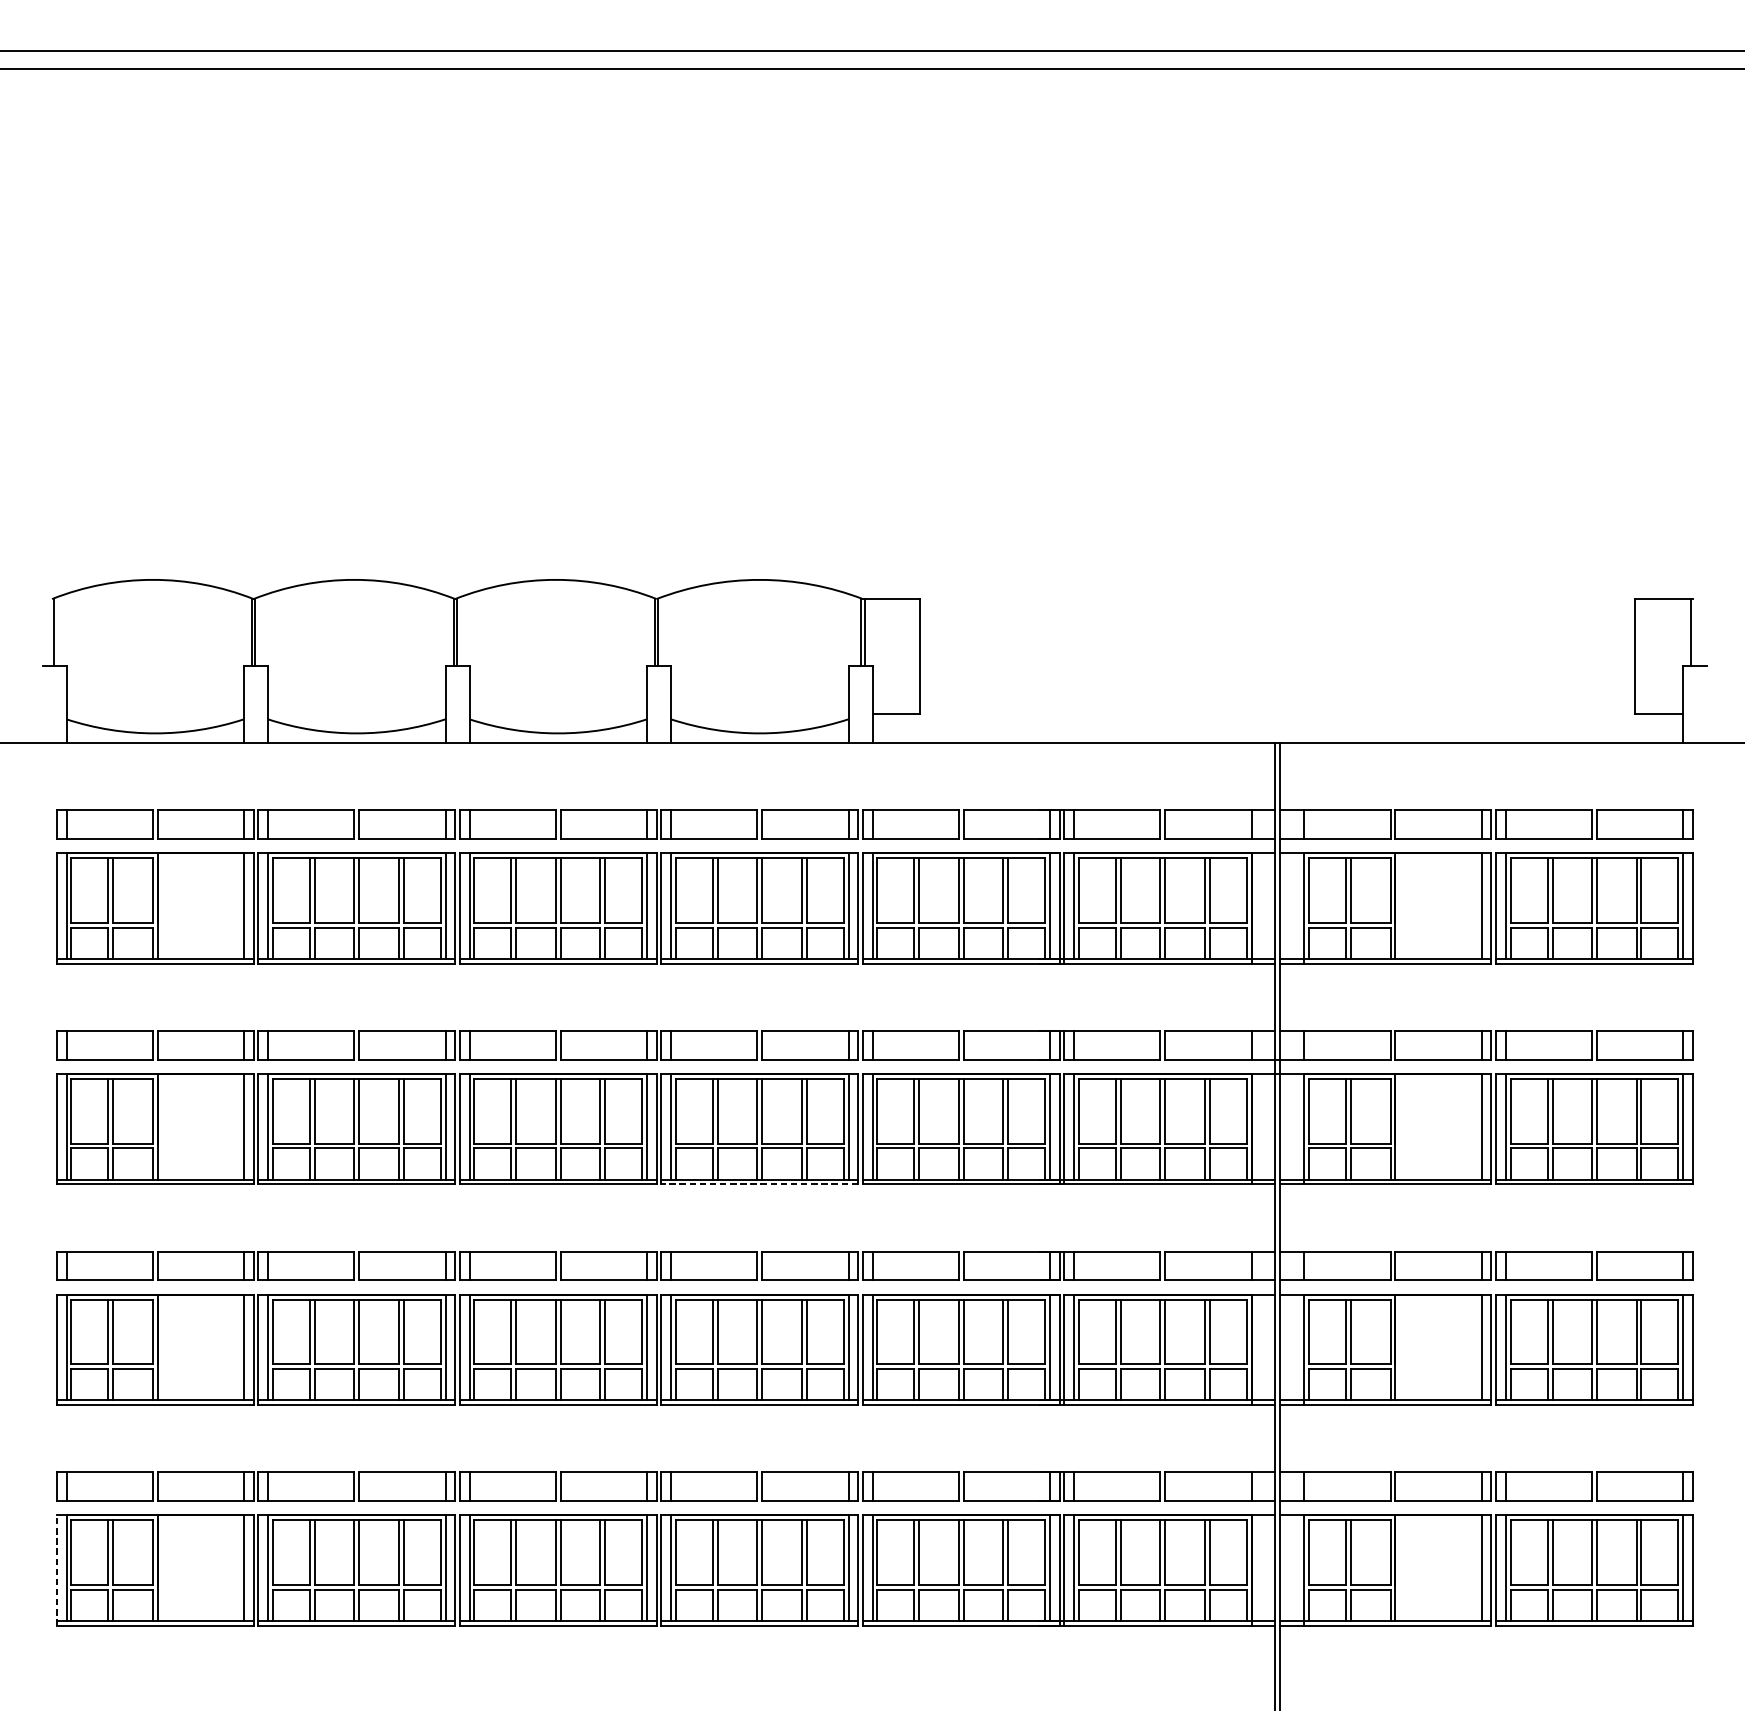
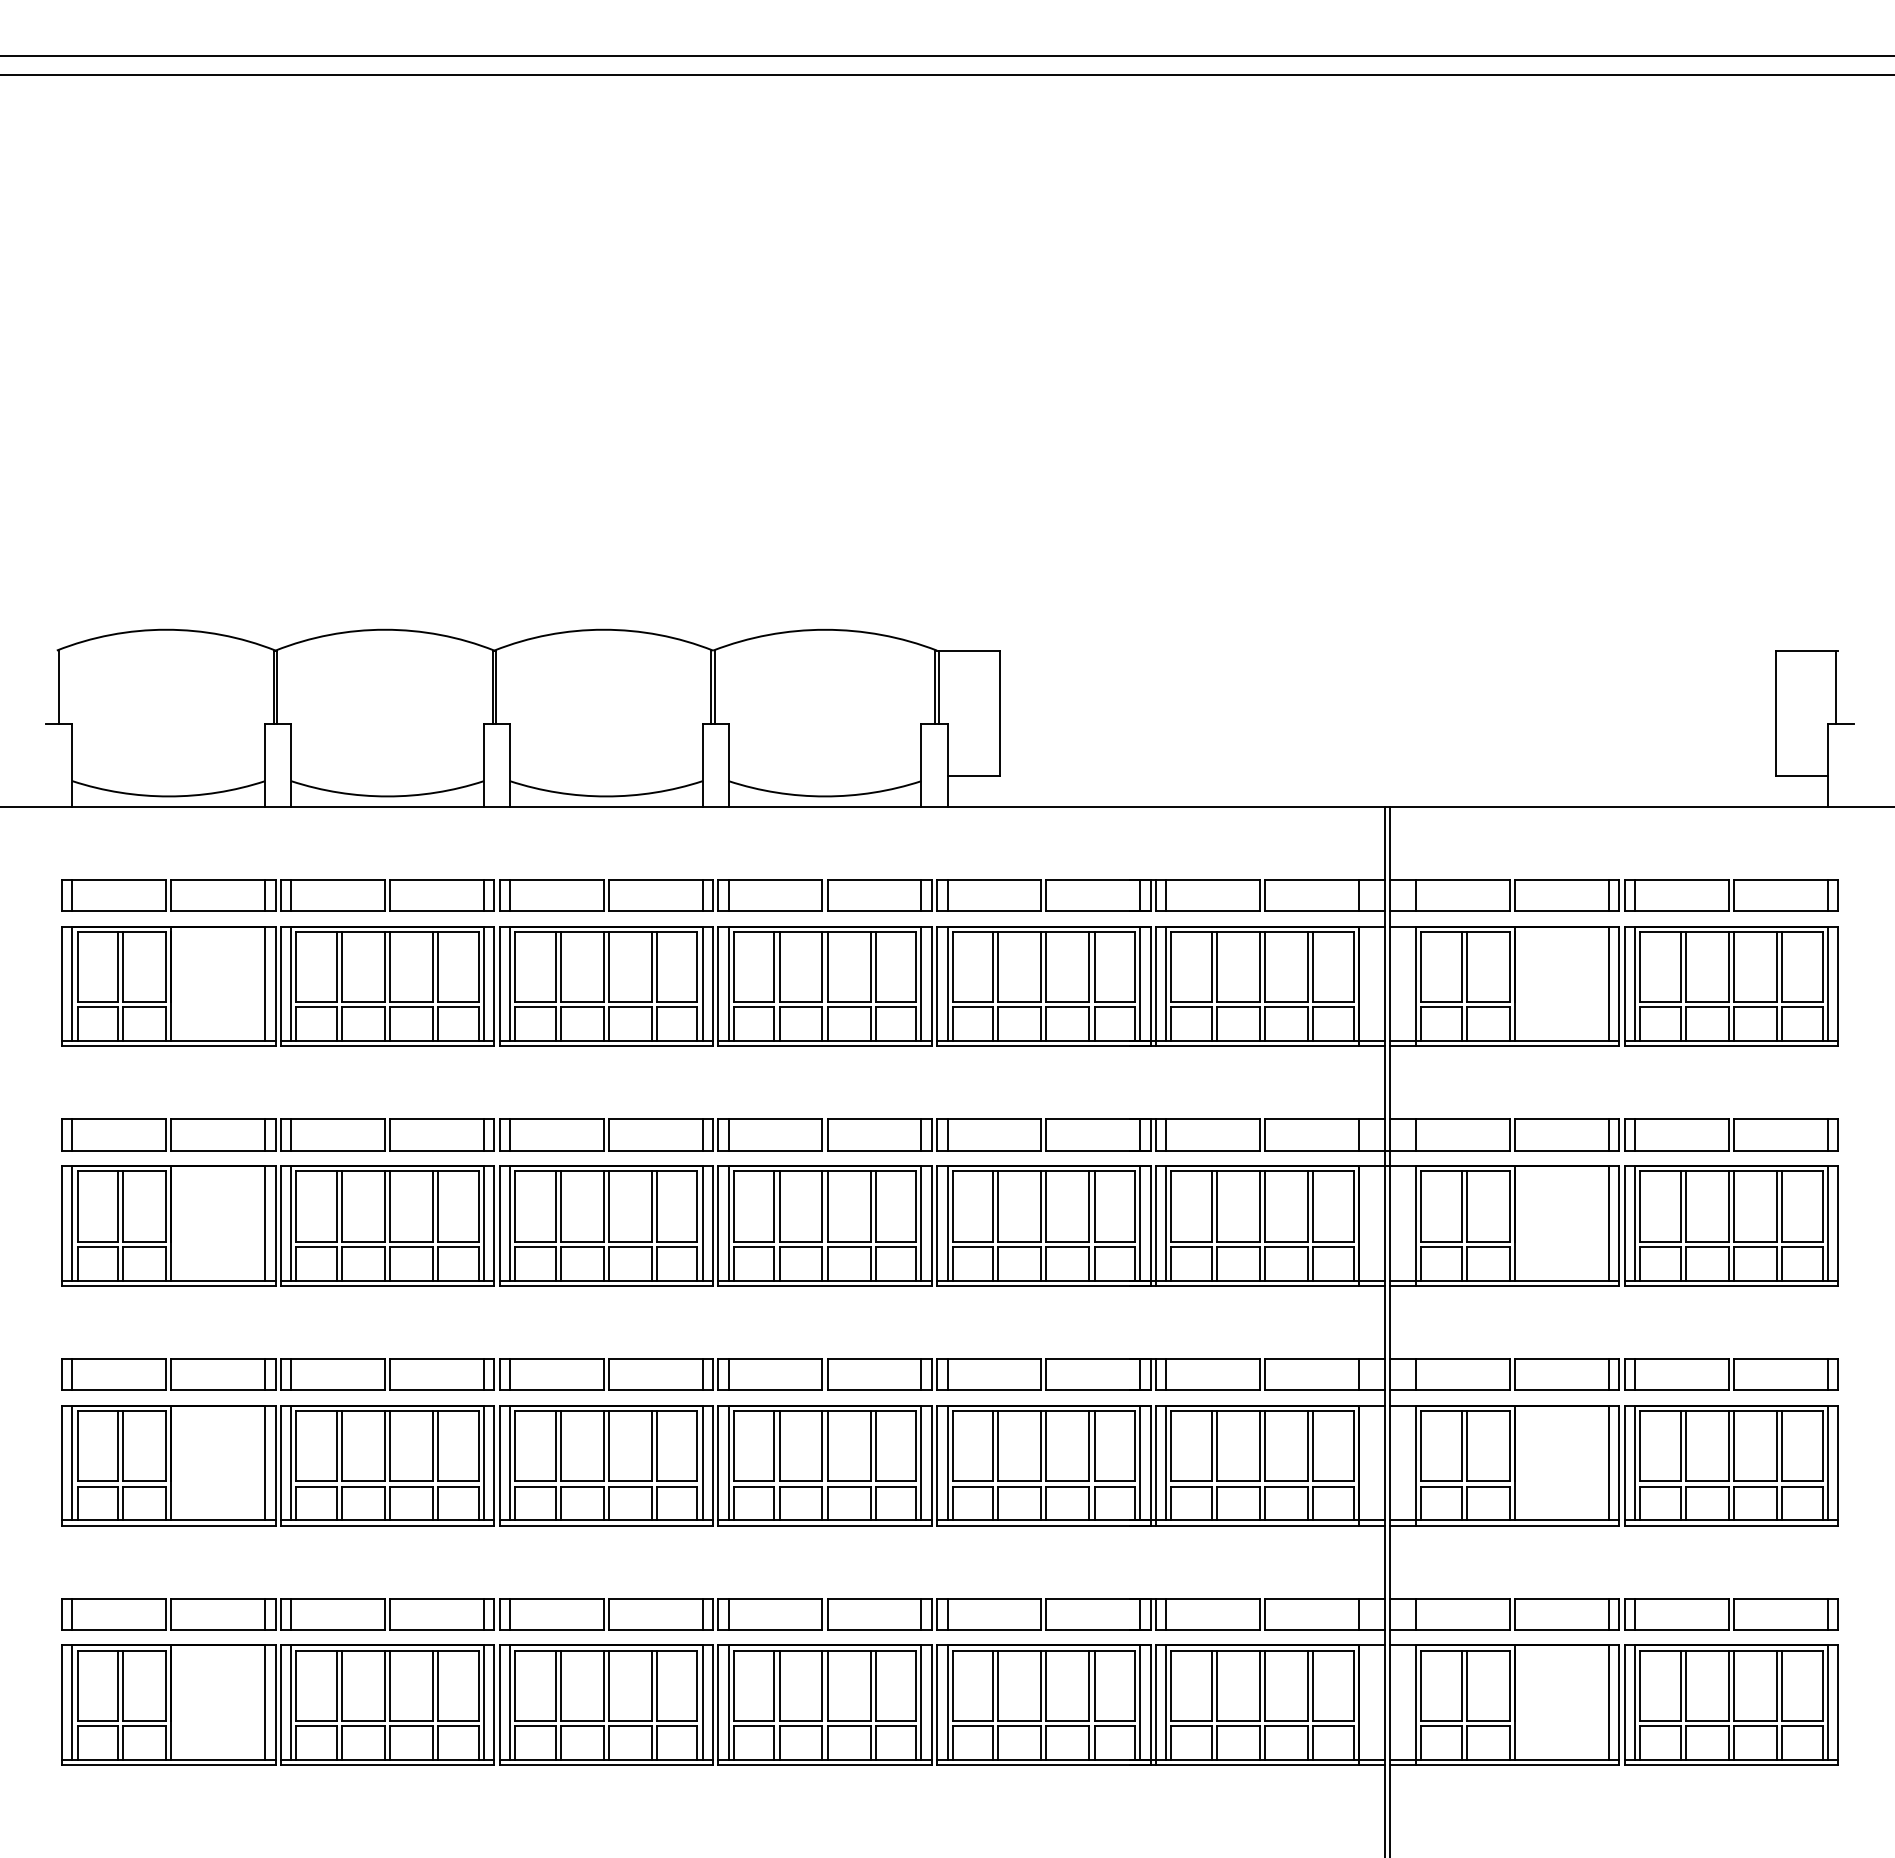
line: (760, 1184) -> (825, 1286), dashed -> solid
line: (57, 1570) -> (62, 1705), dashed -> solid

